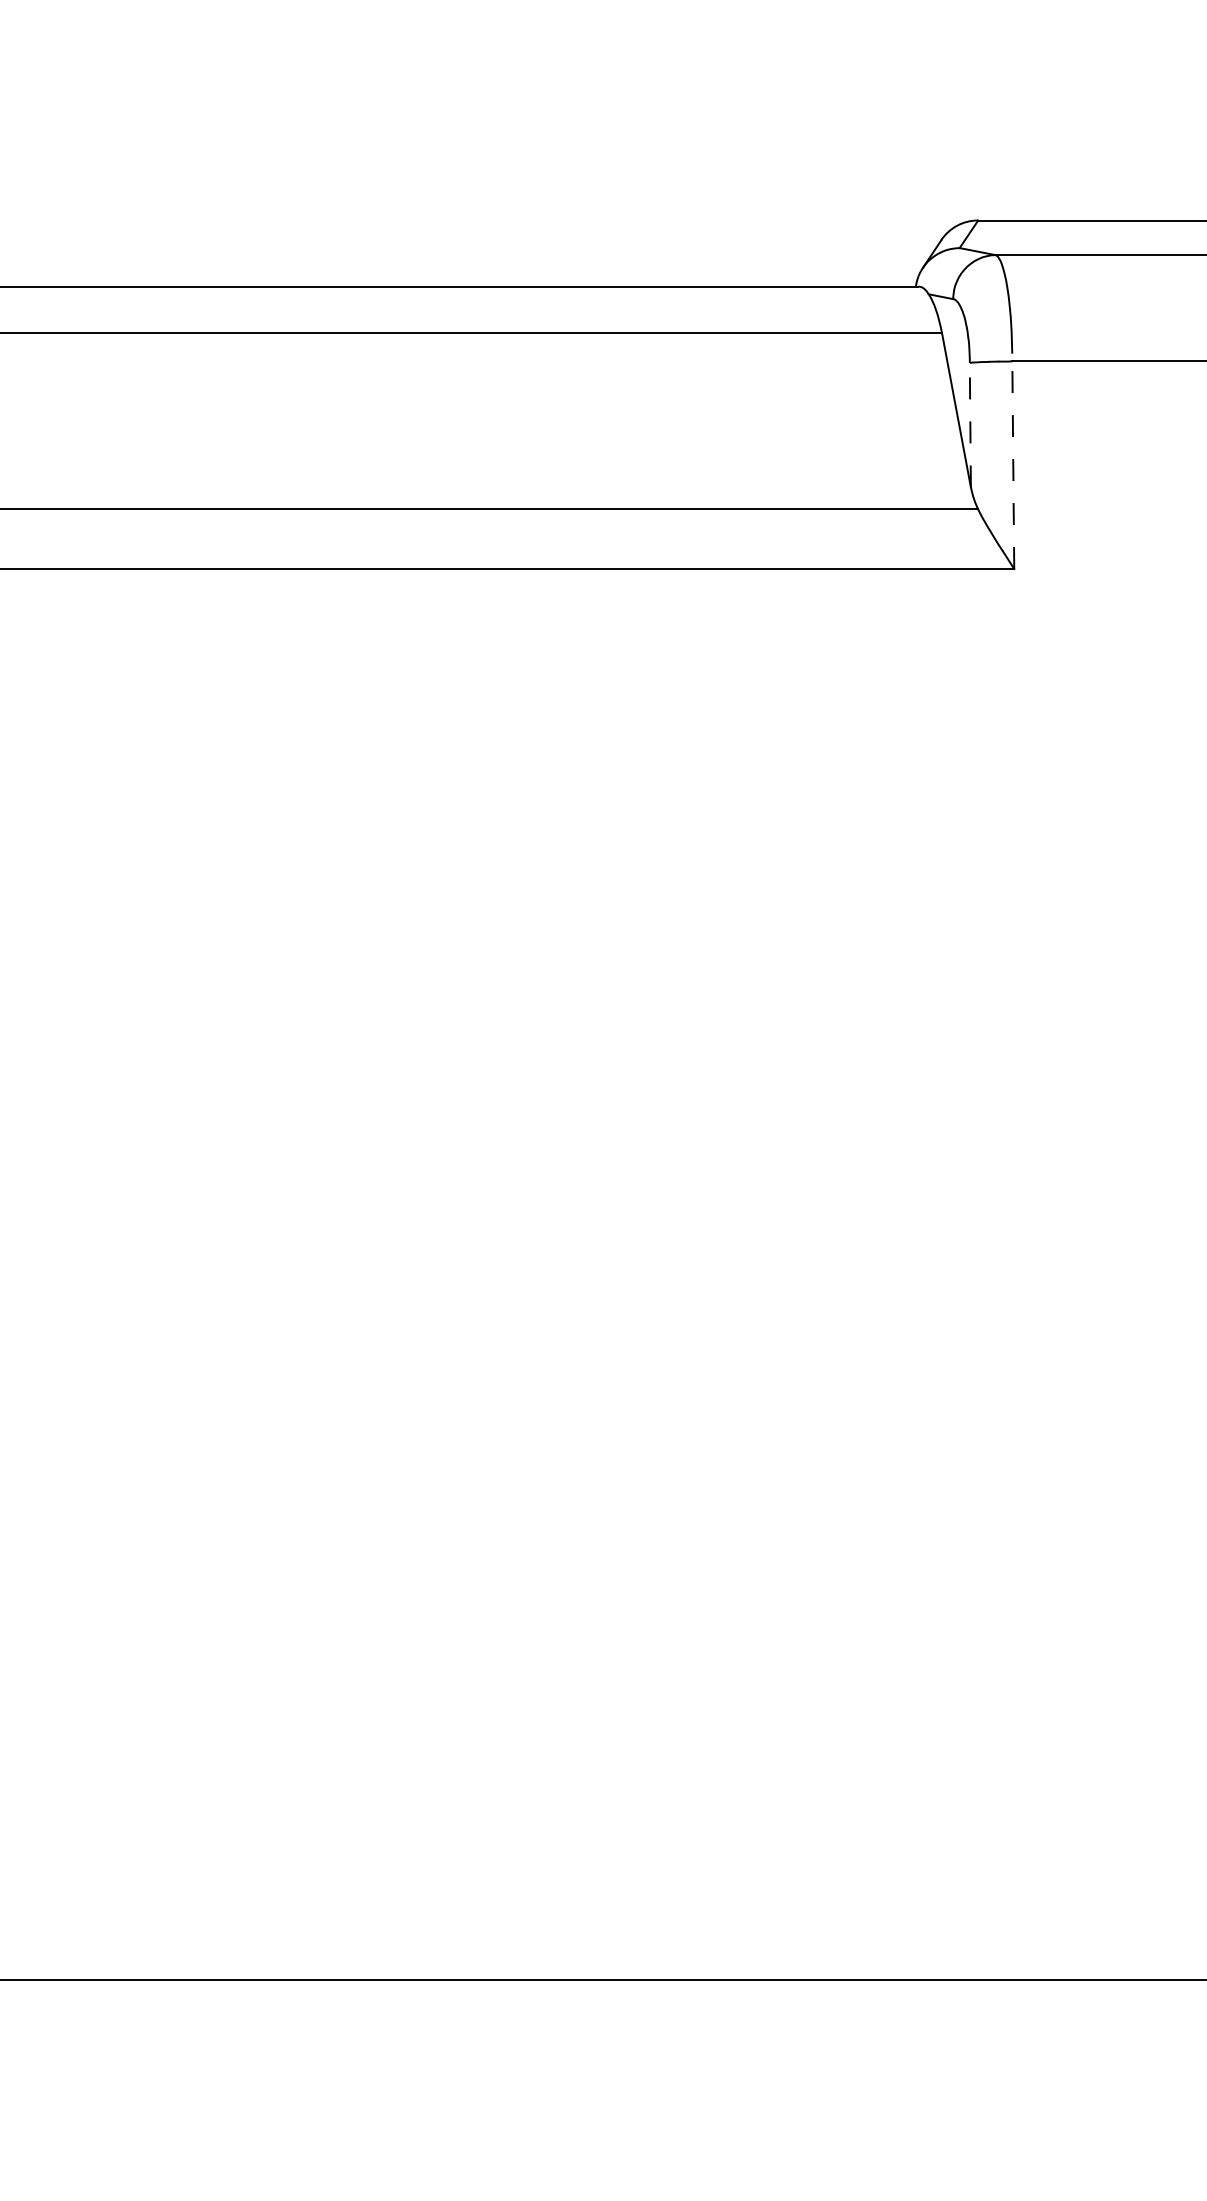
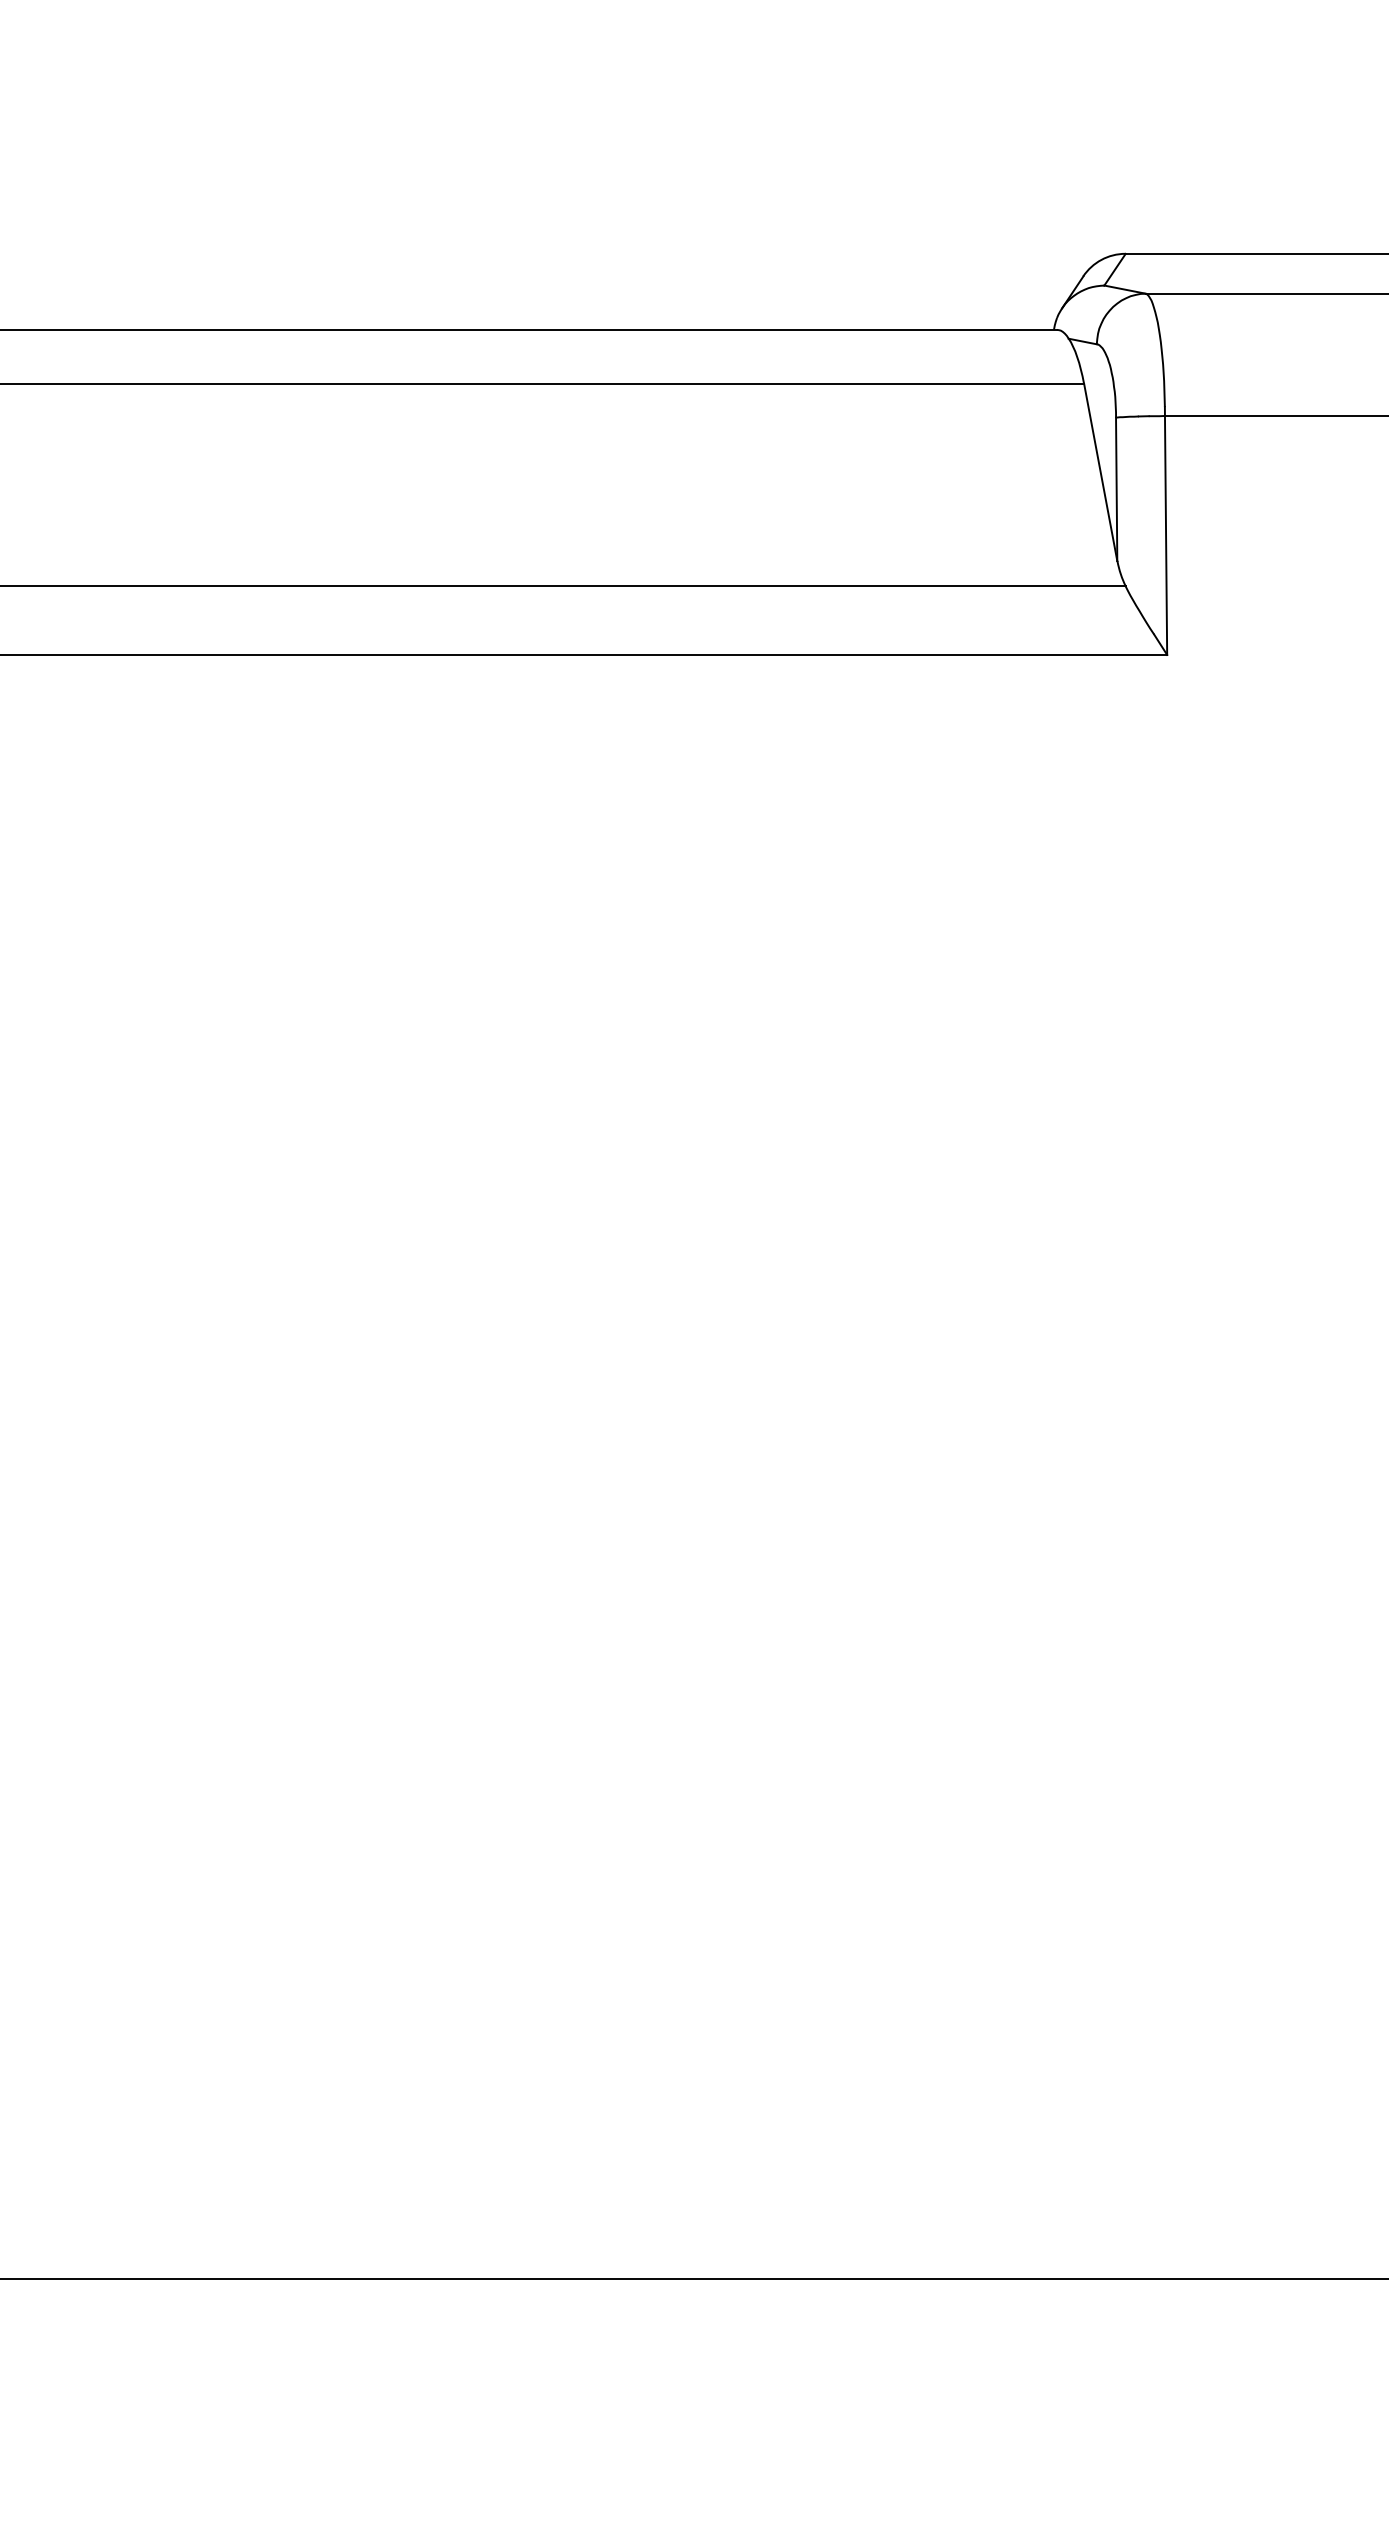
line: (970, 425) -> (1116, 489), dashed -> solid
line: (1013, 461) -> (1166, 531), dashed -> solid

